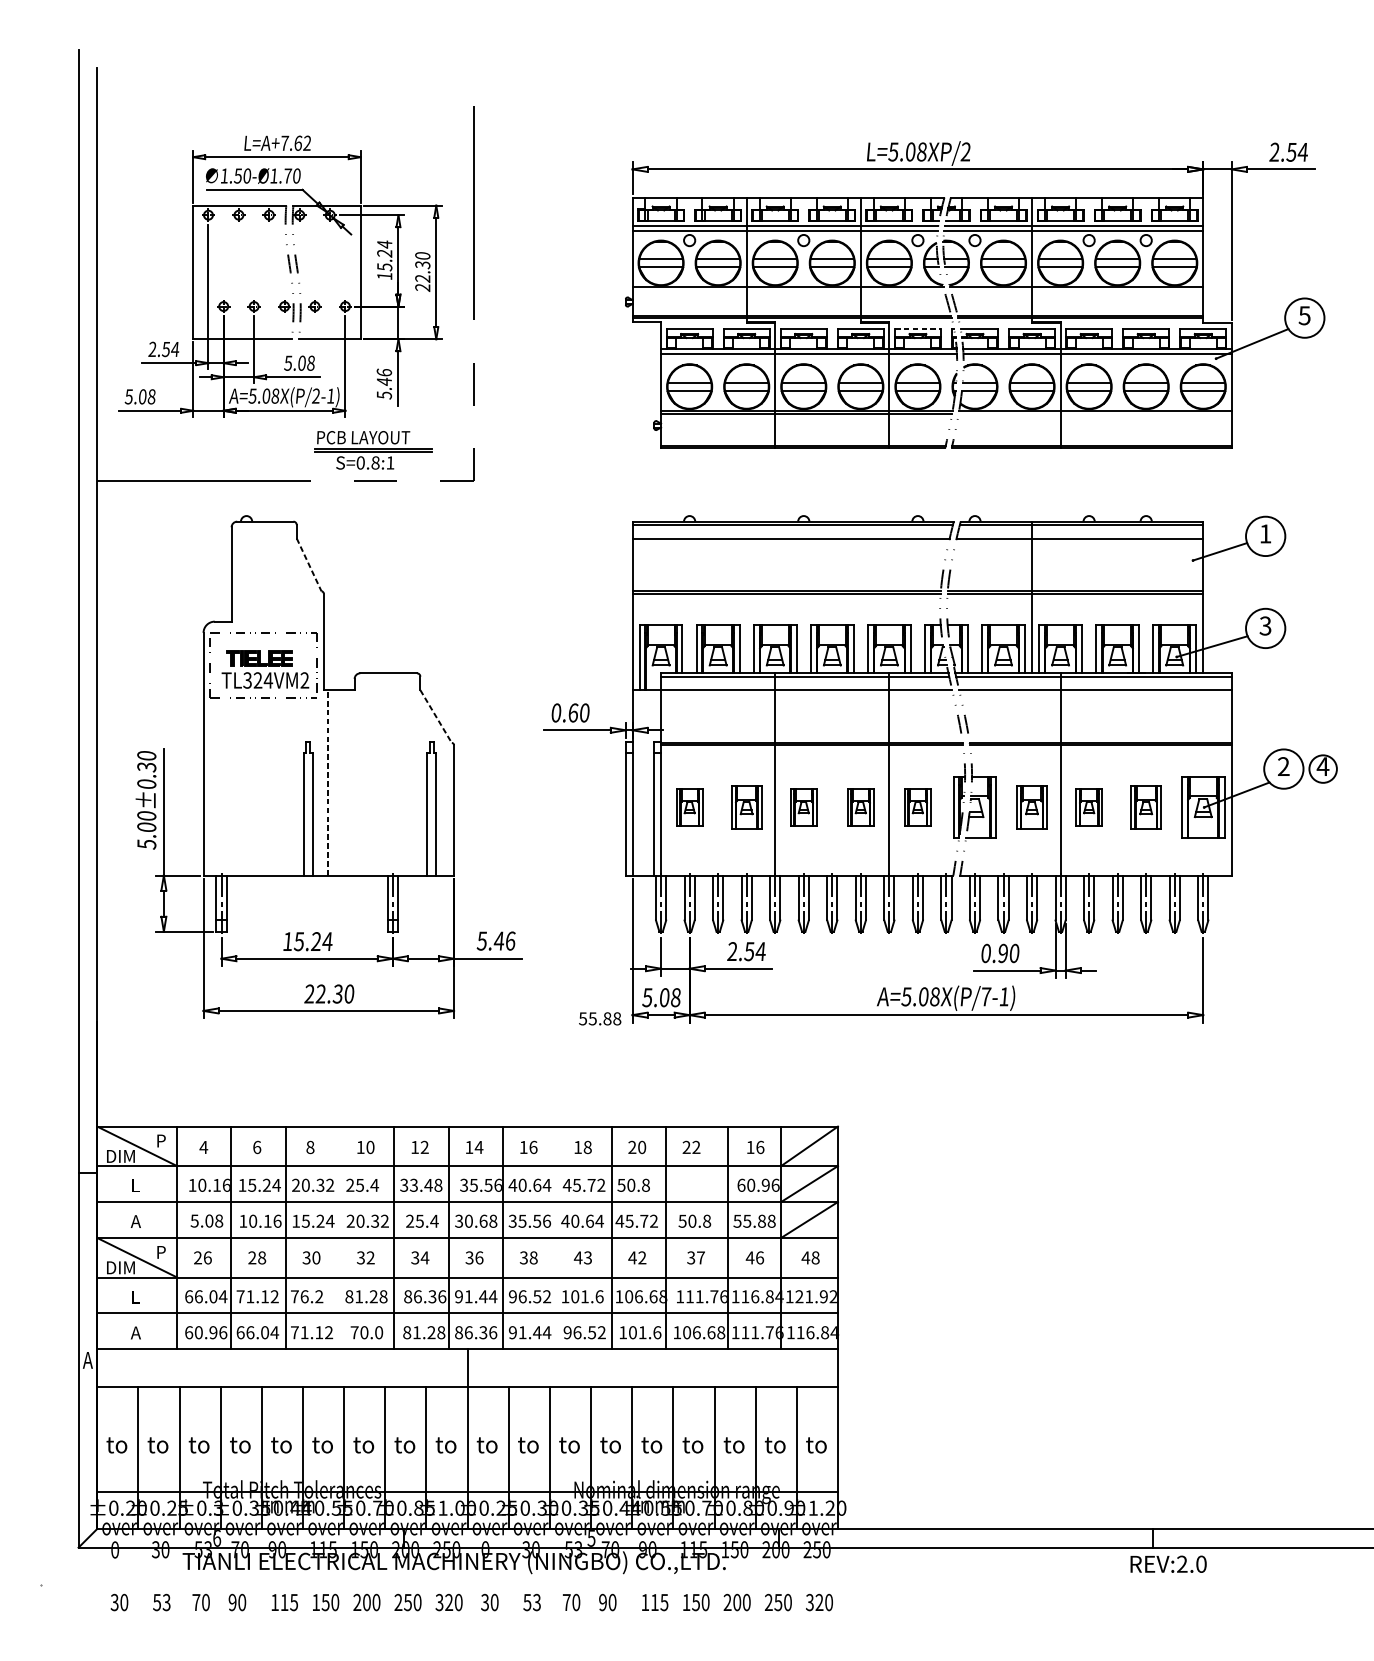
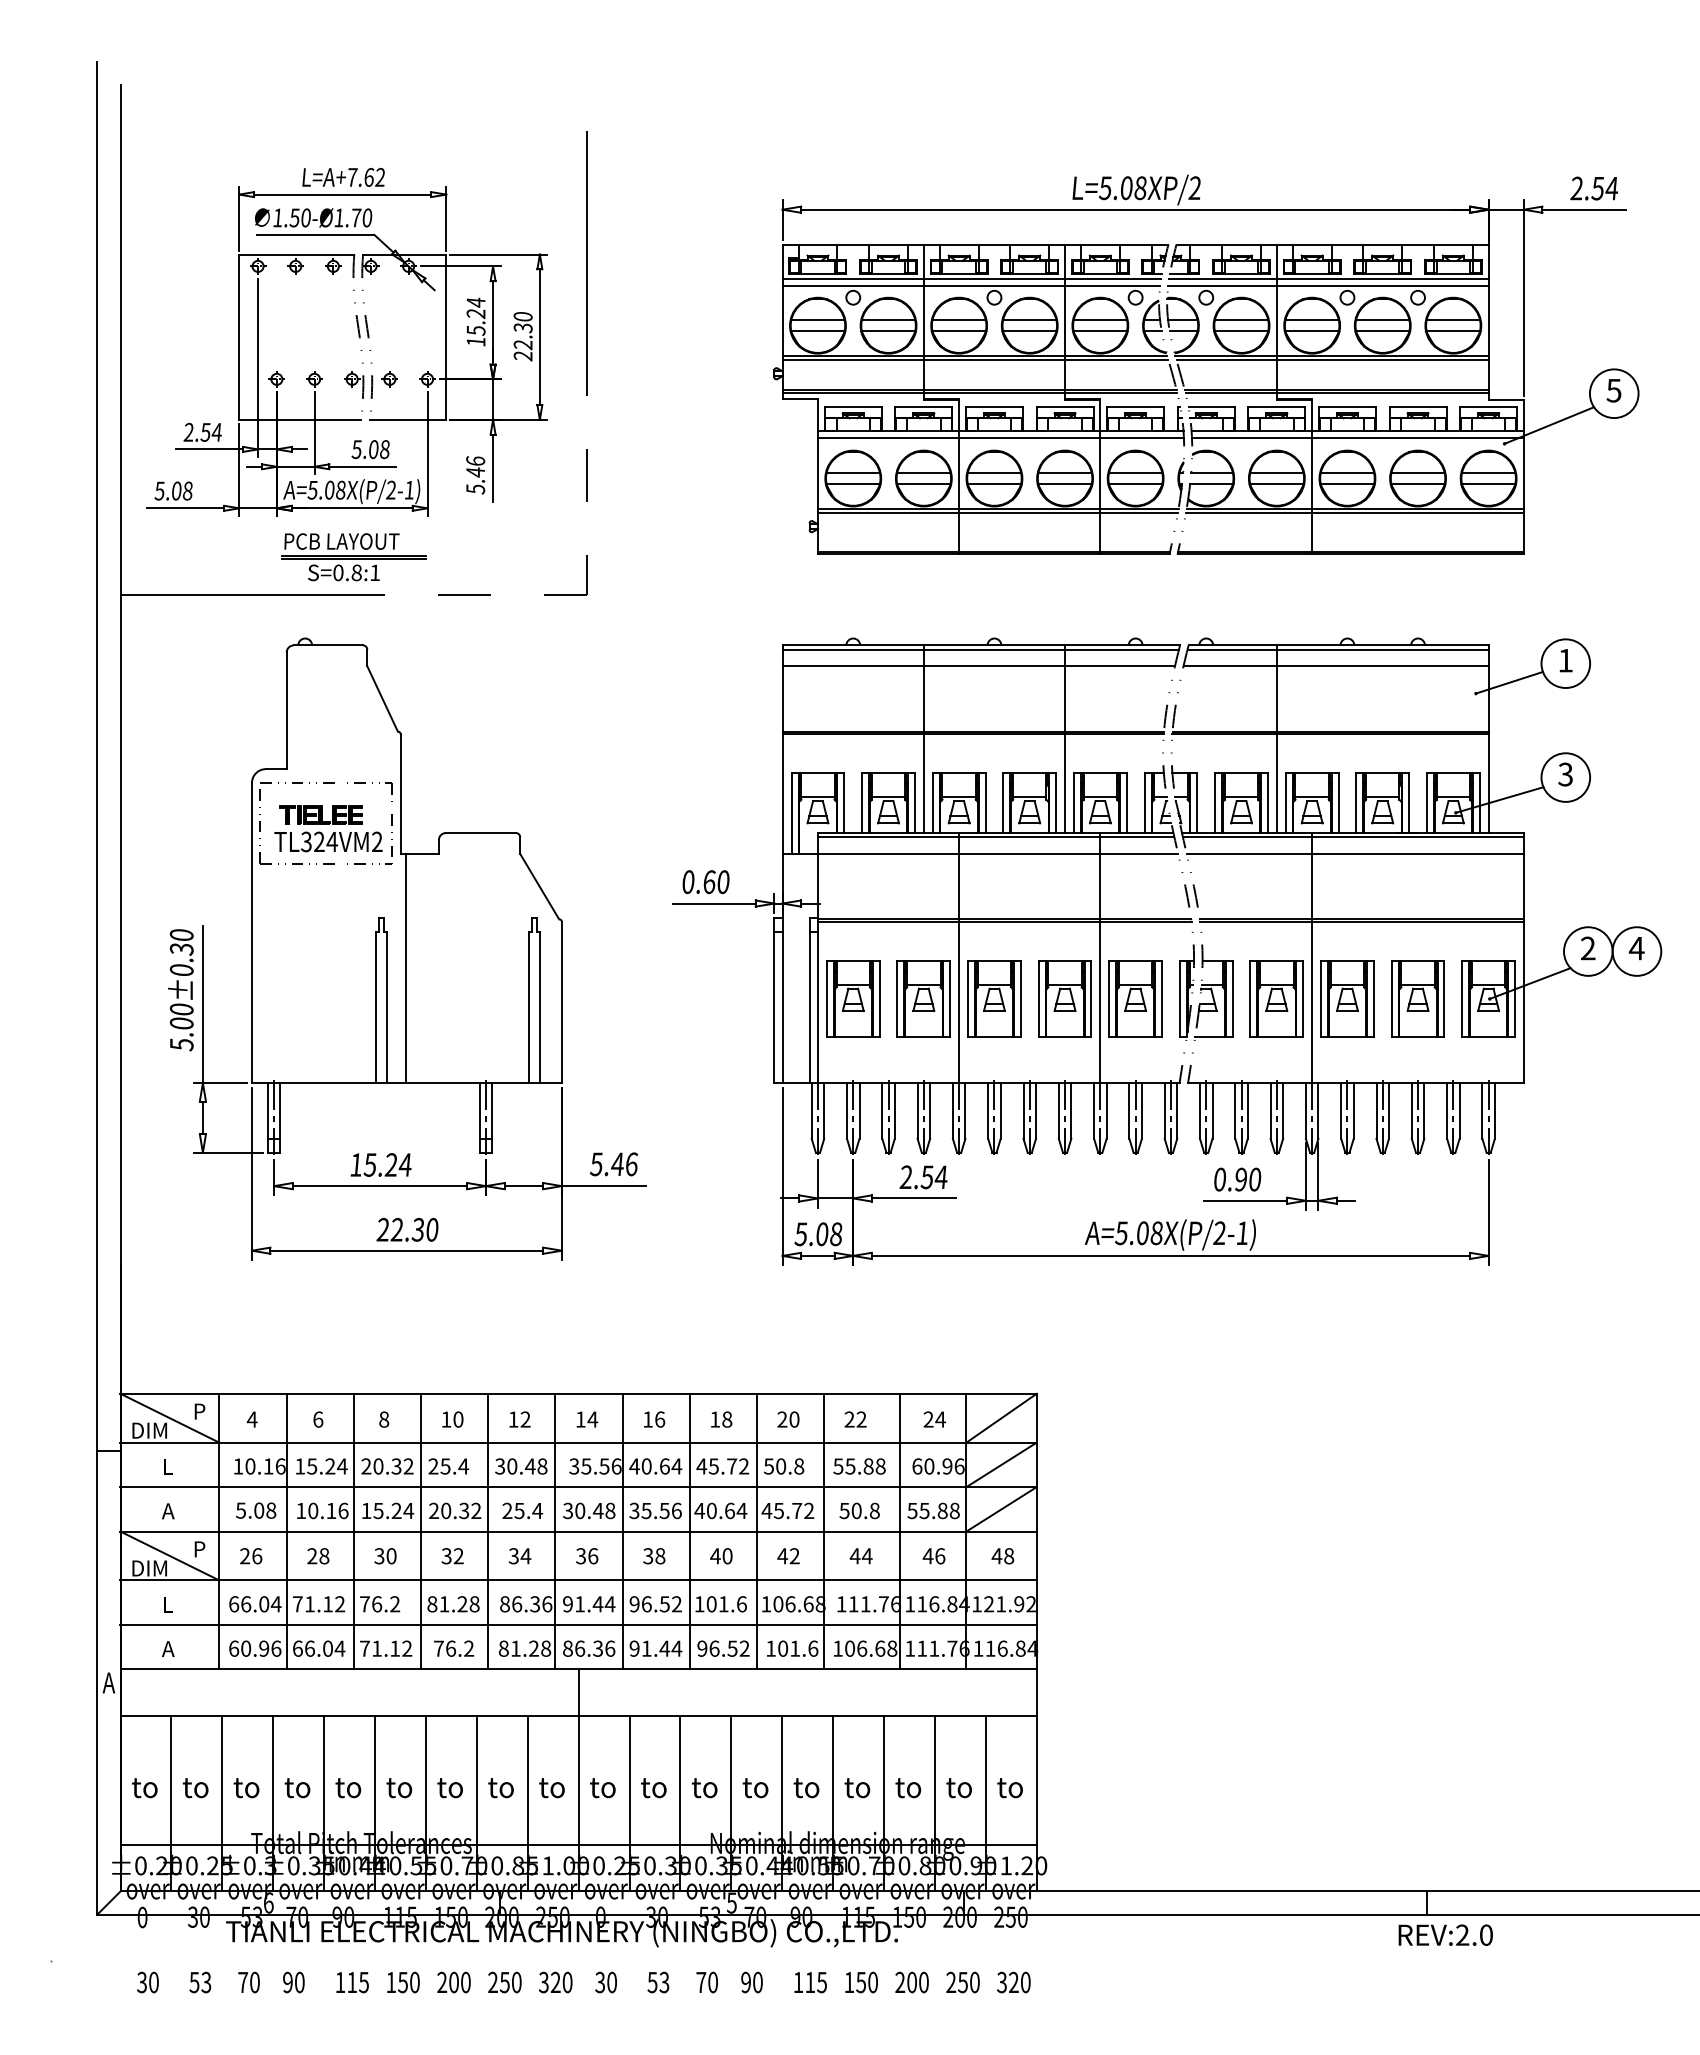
line: (788, 290) -> (975, 359), added
line: (1077, 290) -> (1332, 359), added
line: (918, 329) -> (1136, 407), dashed -> solid
line: (1094, 414) -> (1354, 512), added
part: (372, 450) -> (353, 557), moved
line: (309, 565) -> (382, 699), dashed -> solid
line: (746, 597) -> (923, 739), added
line: (861, 597) -> (1065, 739), added
line: (435, 717) -> (539, 887), dashed -> solid
circle: (1322, 769) -> (1636, 951), size x1.43
line: (328, 782) -> (406, 968), dashed -> solid
part: (689, 807) -> (853, 998), size x1.67
part: (746, 807) -> (923, 998), size x1.43
part: (803, 807) -> (994, 998), size x1.67
part: (860, 807) -> (1064, 998), size x1.67
part: (917, 807) -> (1135, 998), size x1.67
part: (1031, 807) -> (1276, 998), size x1.43
part: (1089, 807) -> (1347, 998), size x1.67
part: (1145, 807) -> (1417, 998), size x1.43
text: (985, 996) -> (1219, 1232), A=5.08X(P/7-1) -> A=5.08X(P/2-1)
text: (600, 1018) -> (859, 1466), moved
text: (755, 1147) -> (934, 1419), 16 -> 24
text: (414, 1185) -> (512, 1466), 33.48 -> 30.48
text: (482, 1220) -> (597, 1510), 30.68 -> 30.48
line: (339, 1237) -> (420, 1531), added
line: (557, 1237) -> (689, 1531), added
text: (587, 1258) -> (727, 1556), 43 -> 40
text: (695, 1258) -> (860, 1556), 37 -> 44
text: (372, 1332) -> (460, 1648), 70.0 -> 76.2

